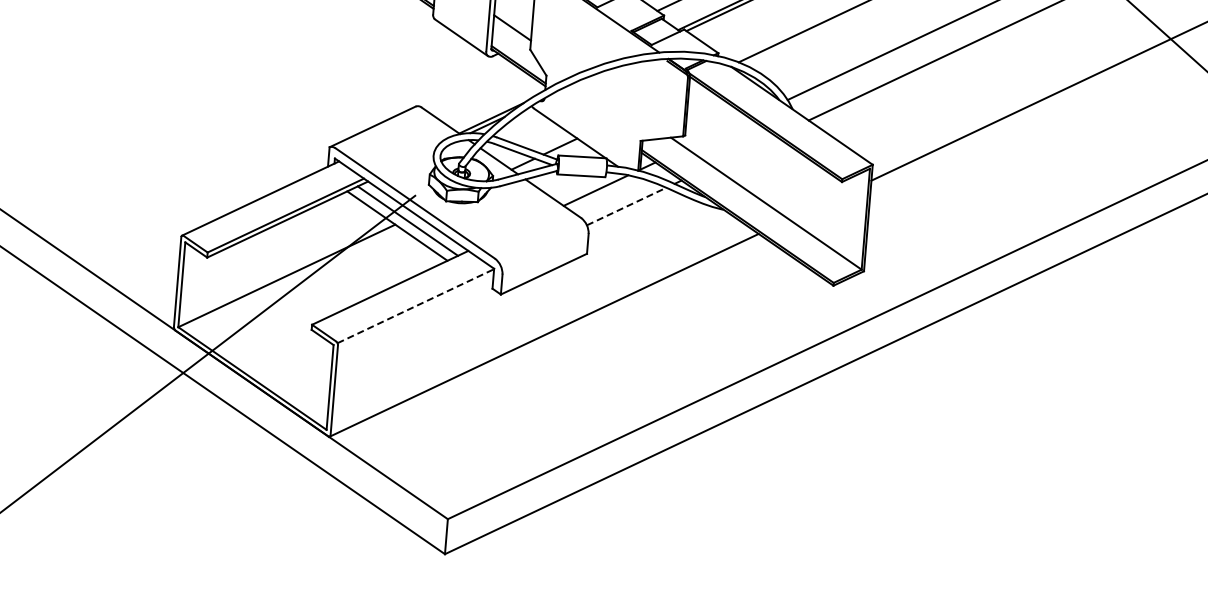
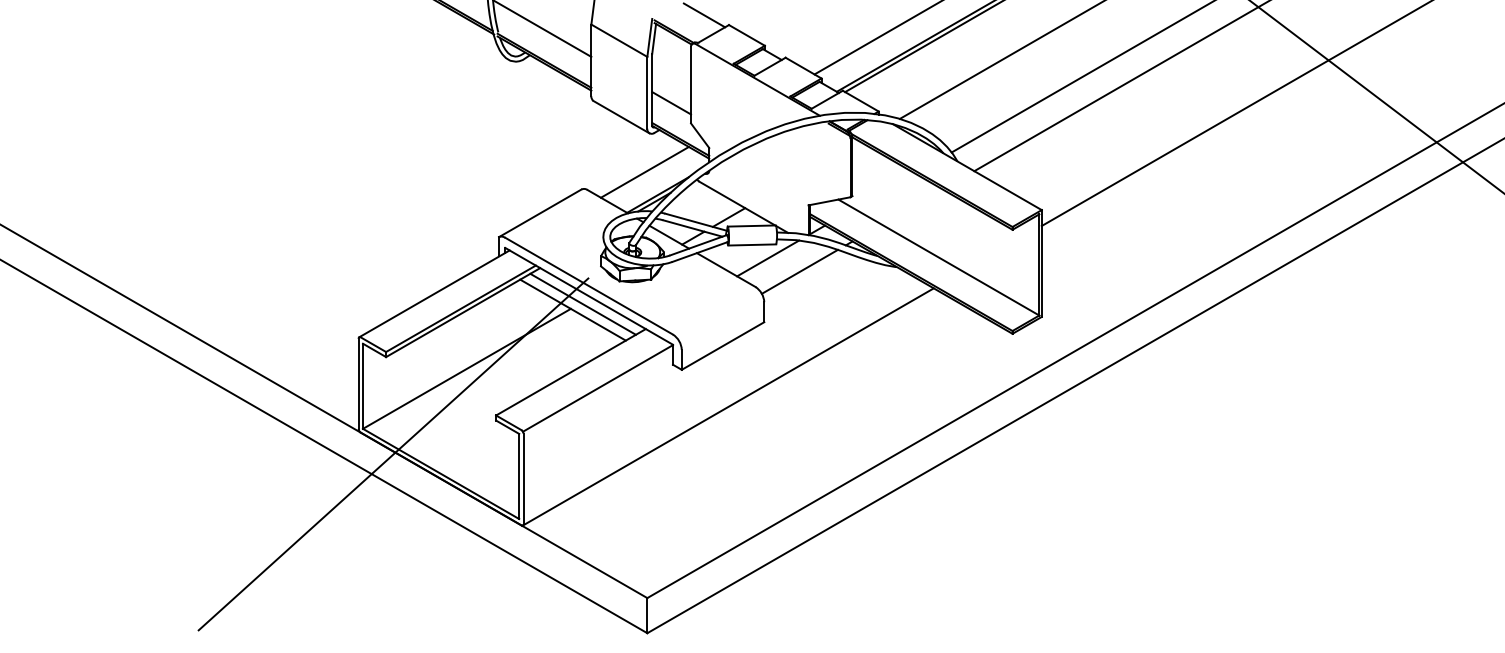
line: (479, 93) -> (644, 171), added
line: (626, 206) -> (799, 271), dashed -> solid
line: (415, 306) -> (597, 388), dashed -> solid

